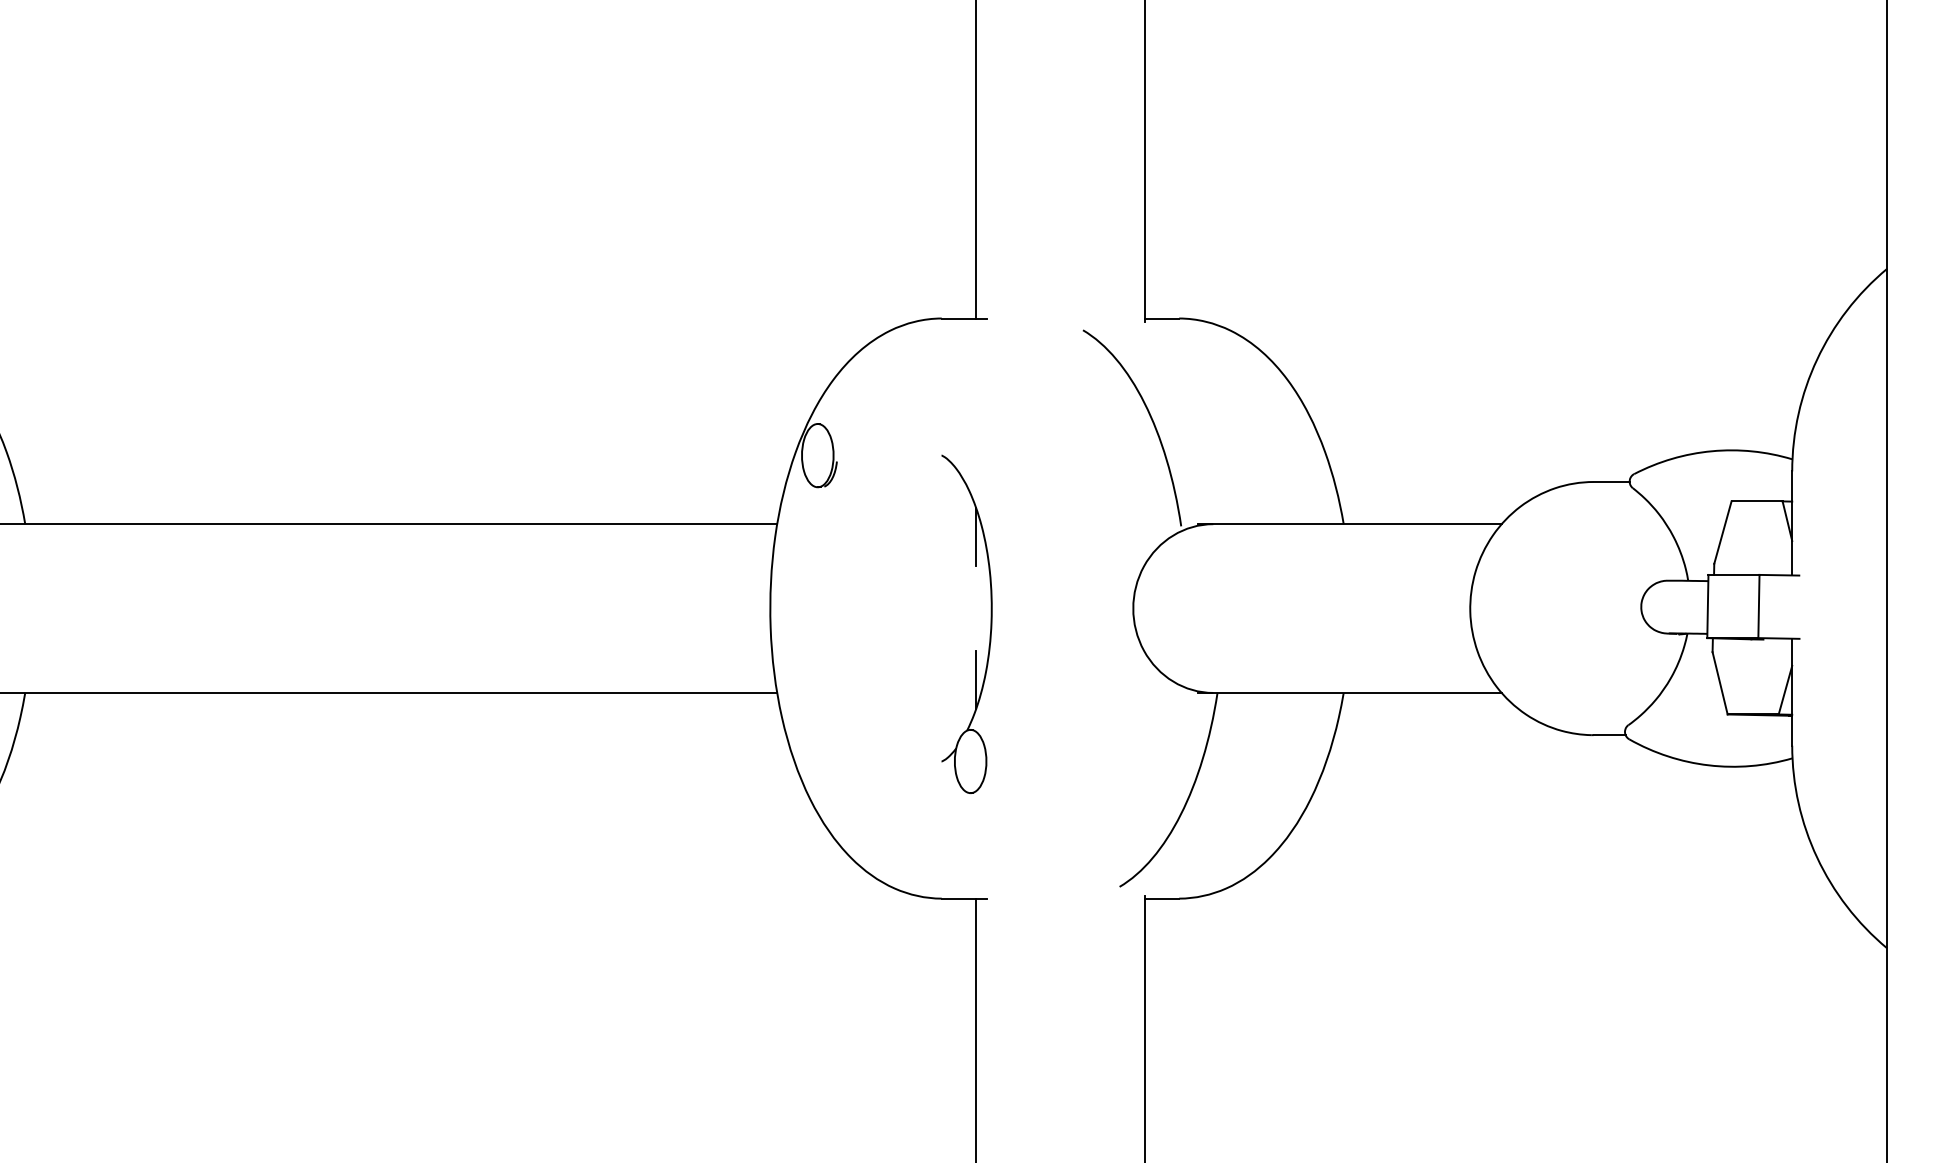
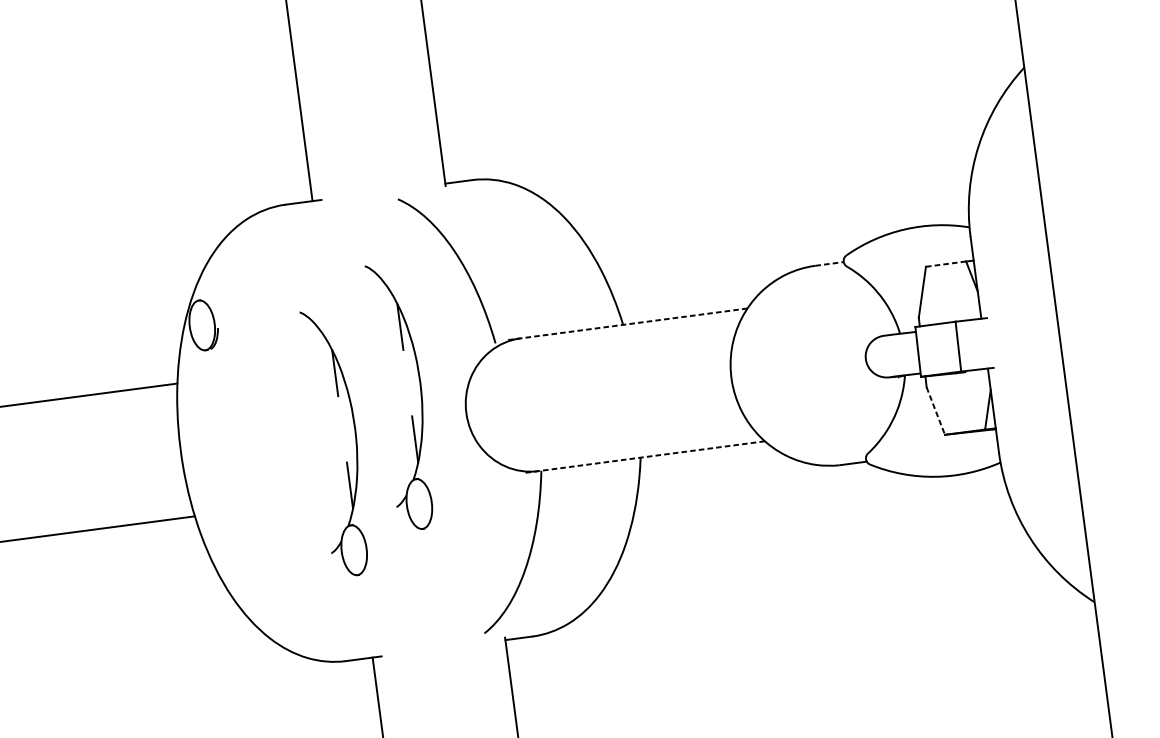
line: (1612, 482) -> (830, 264), solid -> dashed
line: (1757, 501) -> (946, 264), solid -> dashed
line: (1349, 524) -> (627, 324), solid -> dashed
part: (1079, 576) -> (420, 393), added
line: (1720, 683) -> (936, 411), solid -> dashed
line: (1349, 692) -> (645, 456), solid -> dashed

